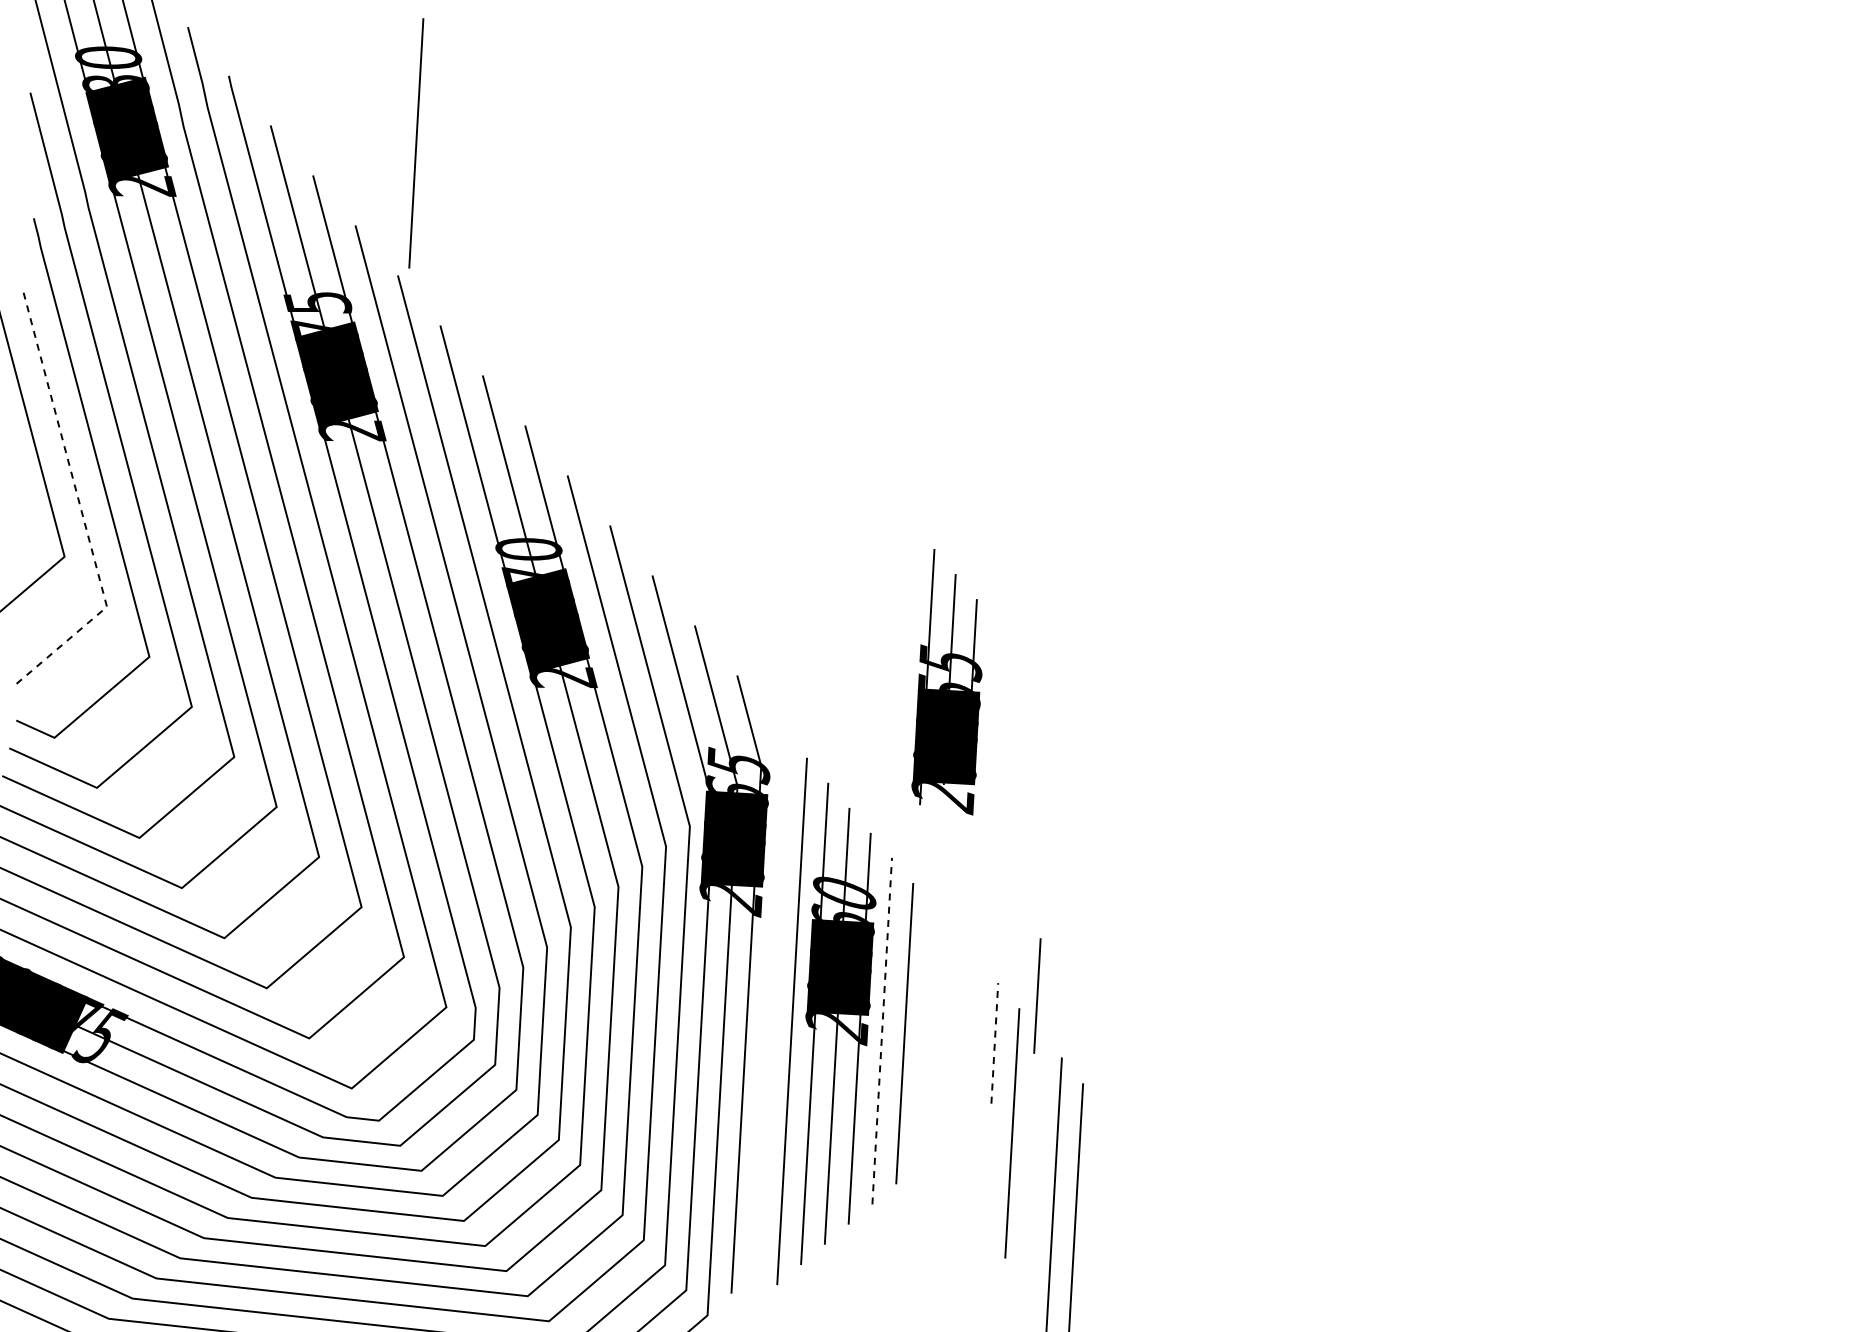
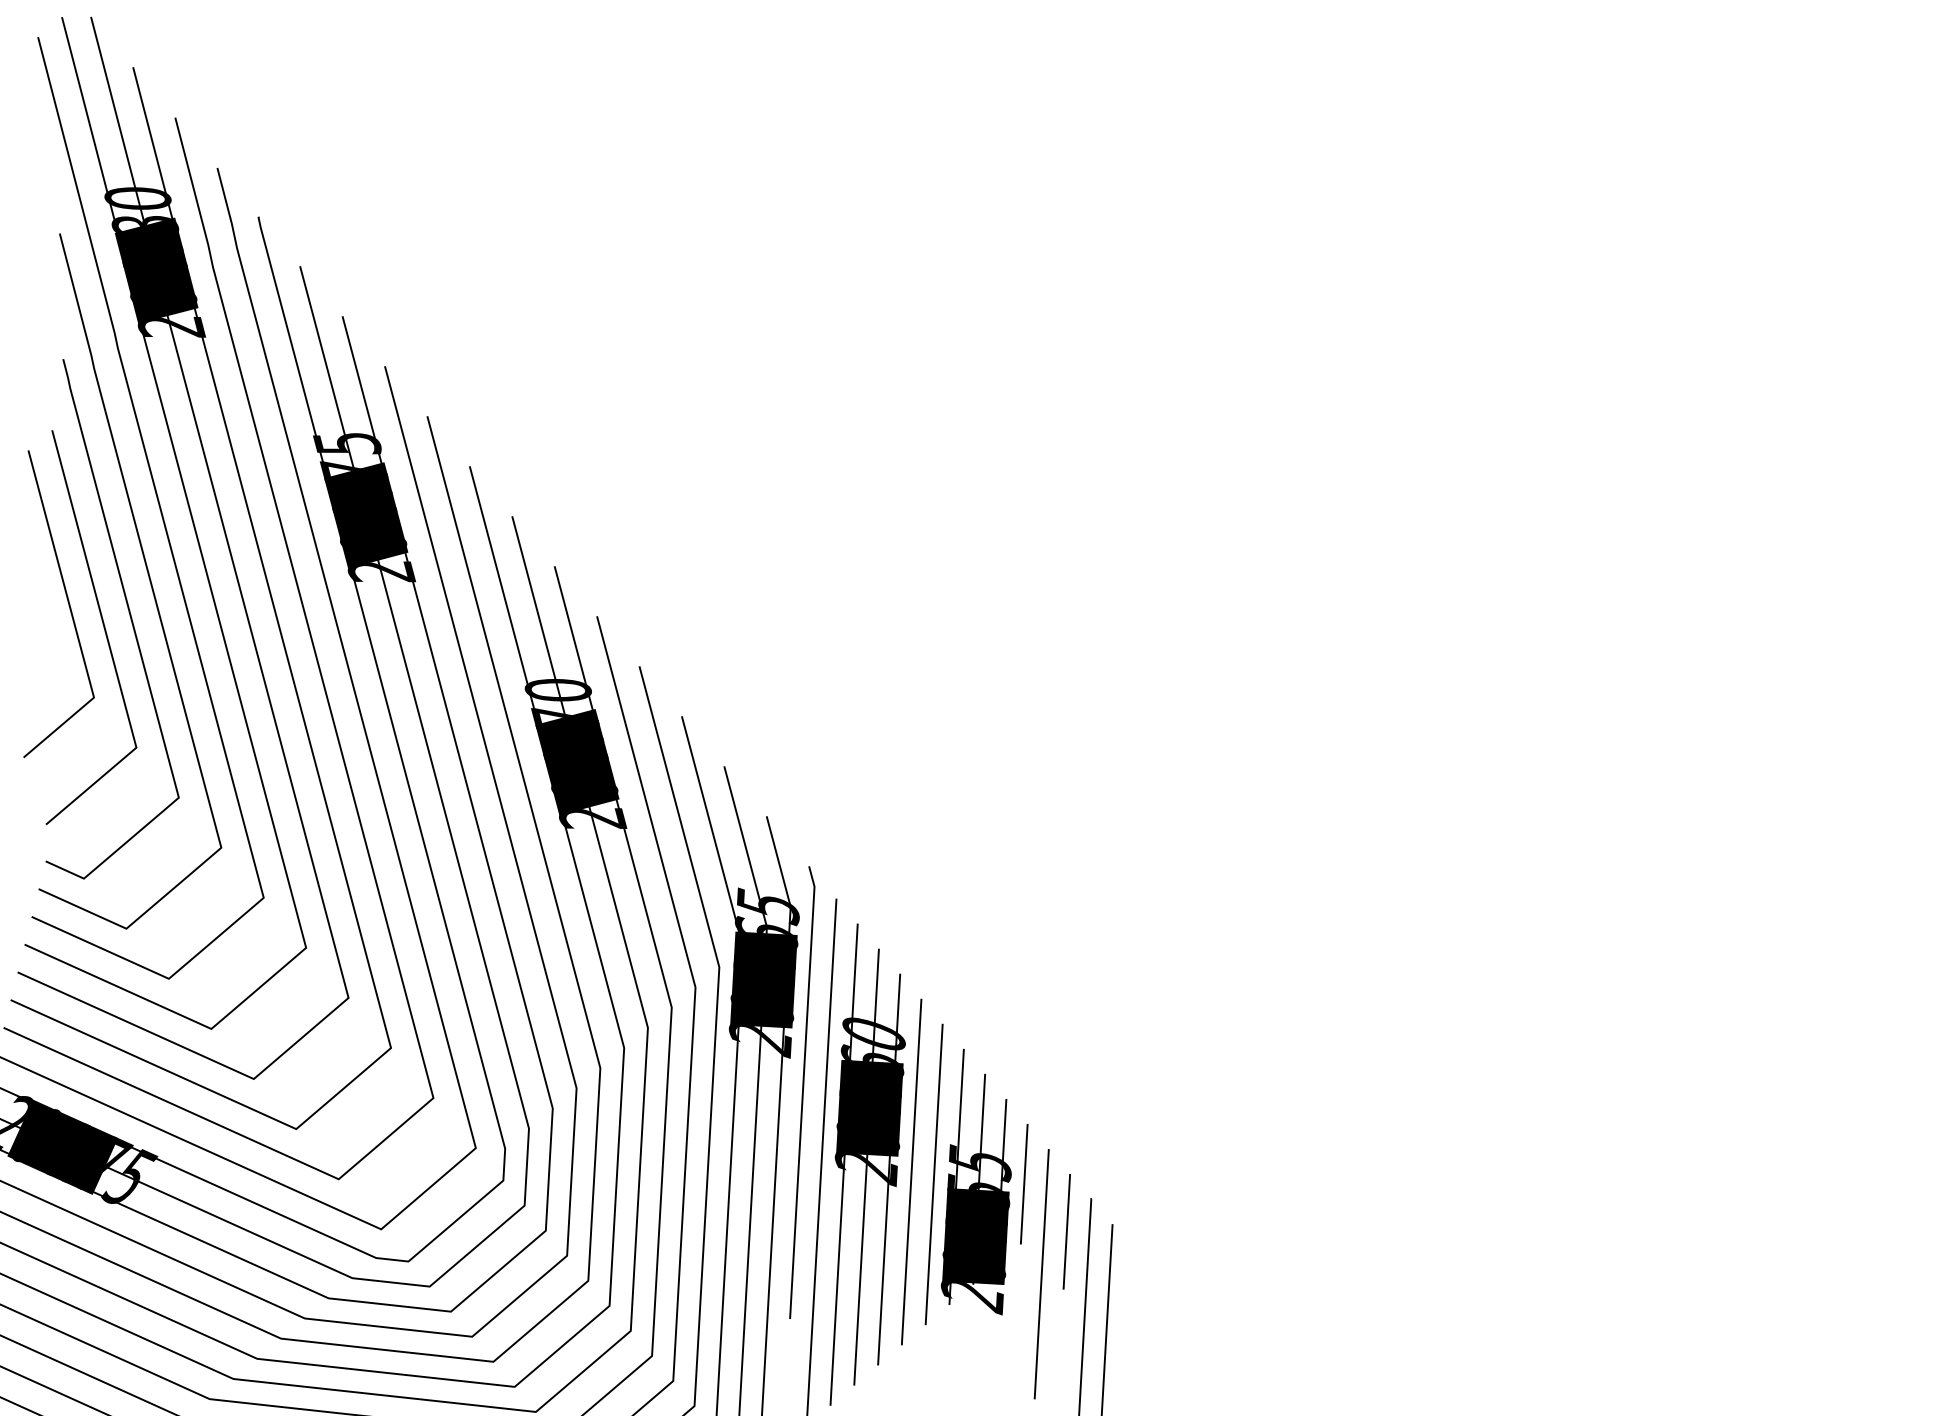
line: (416, 143) -> (445, 284), removed
line: (80, 505) -> (109, 646), dashed -> solid
part: (946, 681) -> (975, 1181), moved
line: (773, 951) -> (802, 1092), added
line: (1037, 995) -> (1066, 1231), moved
line: (882, 1031) -> (911, 1172), dashed -> solid
line: (995, 1042) -> (1024, 1183), dashed -> solid

